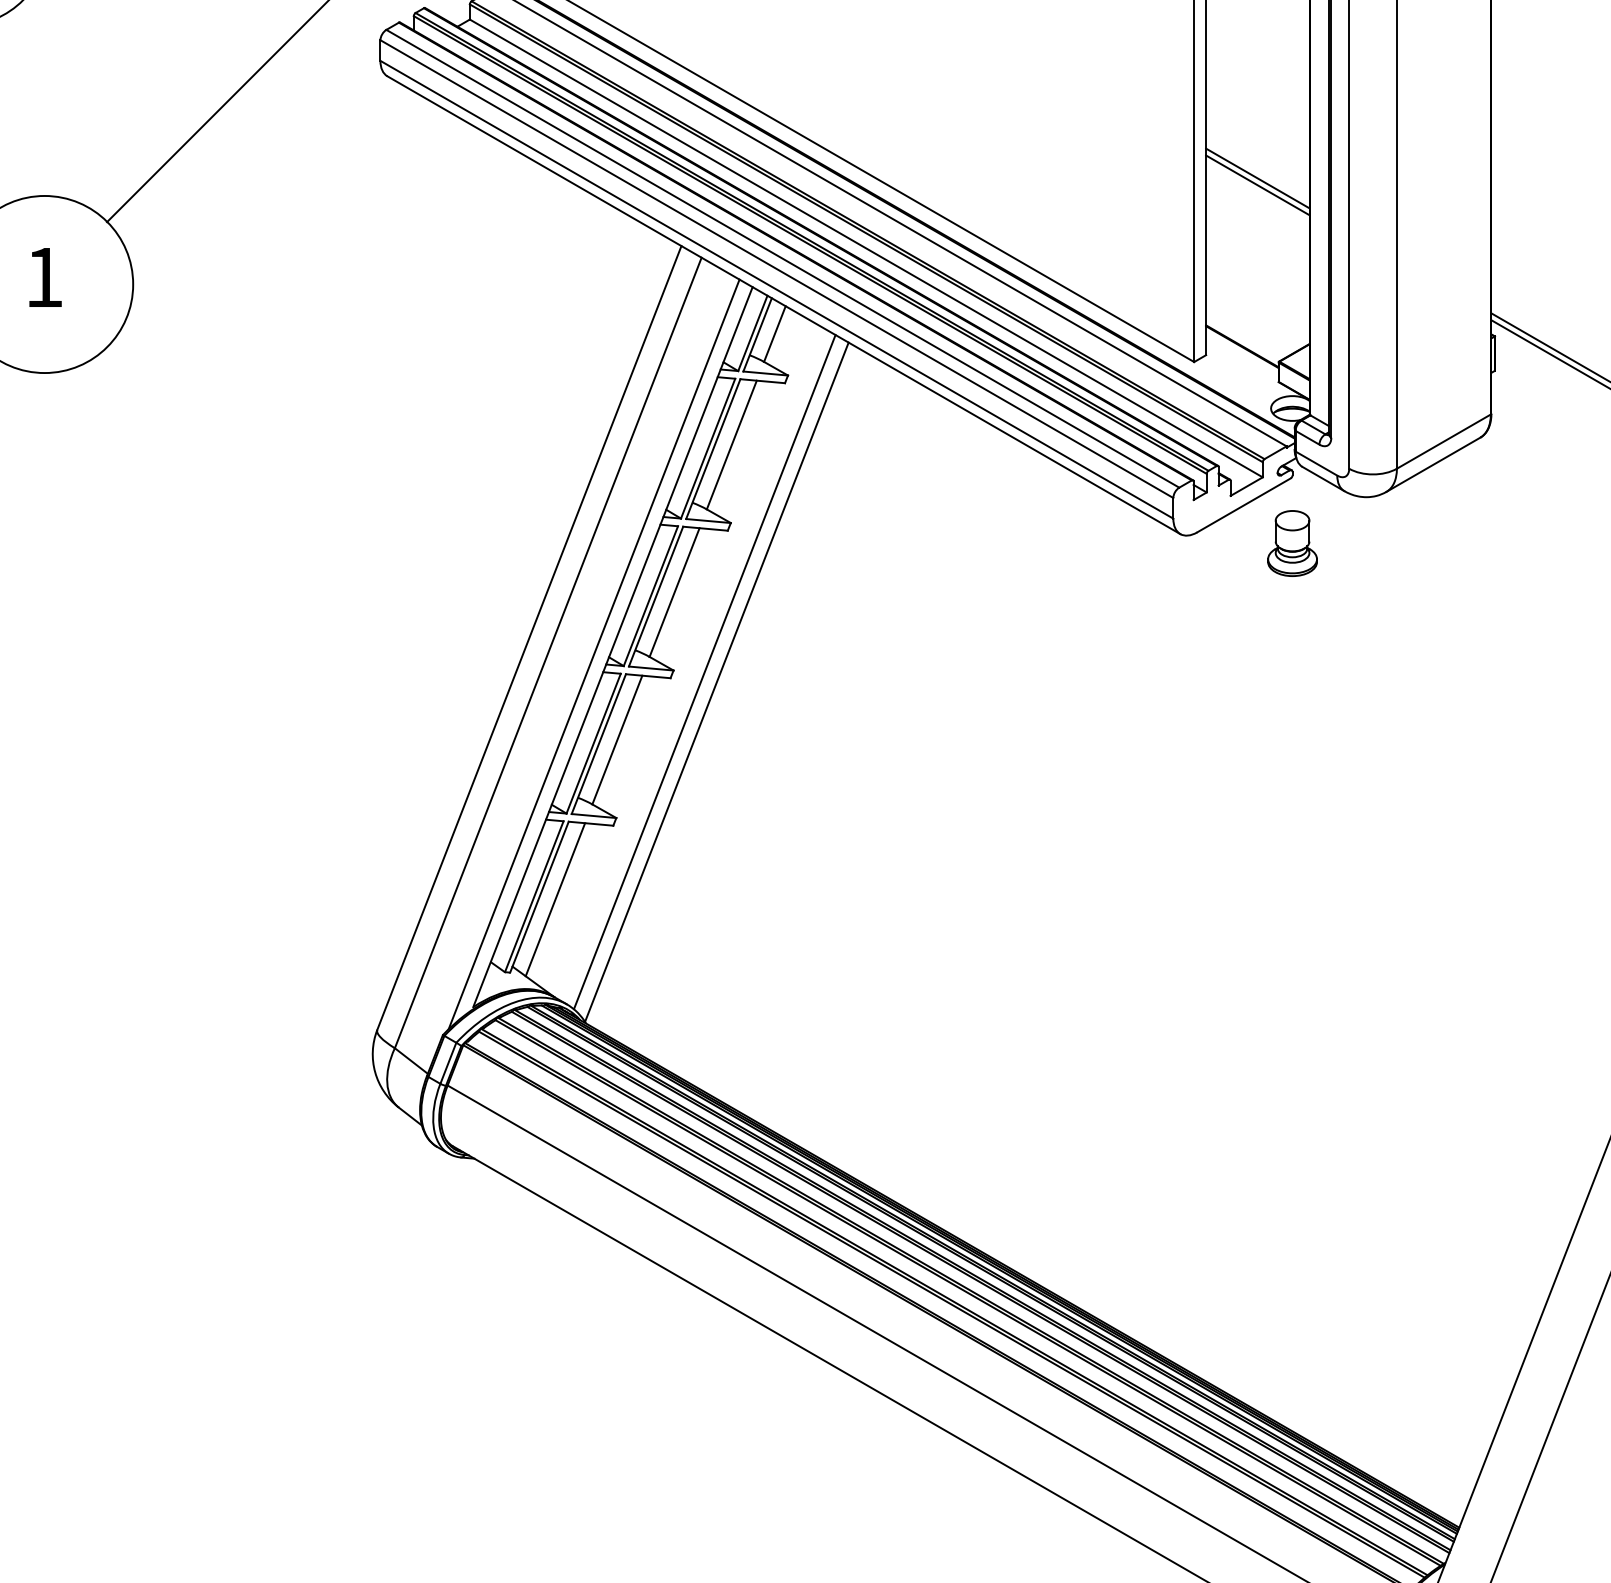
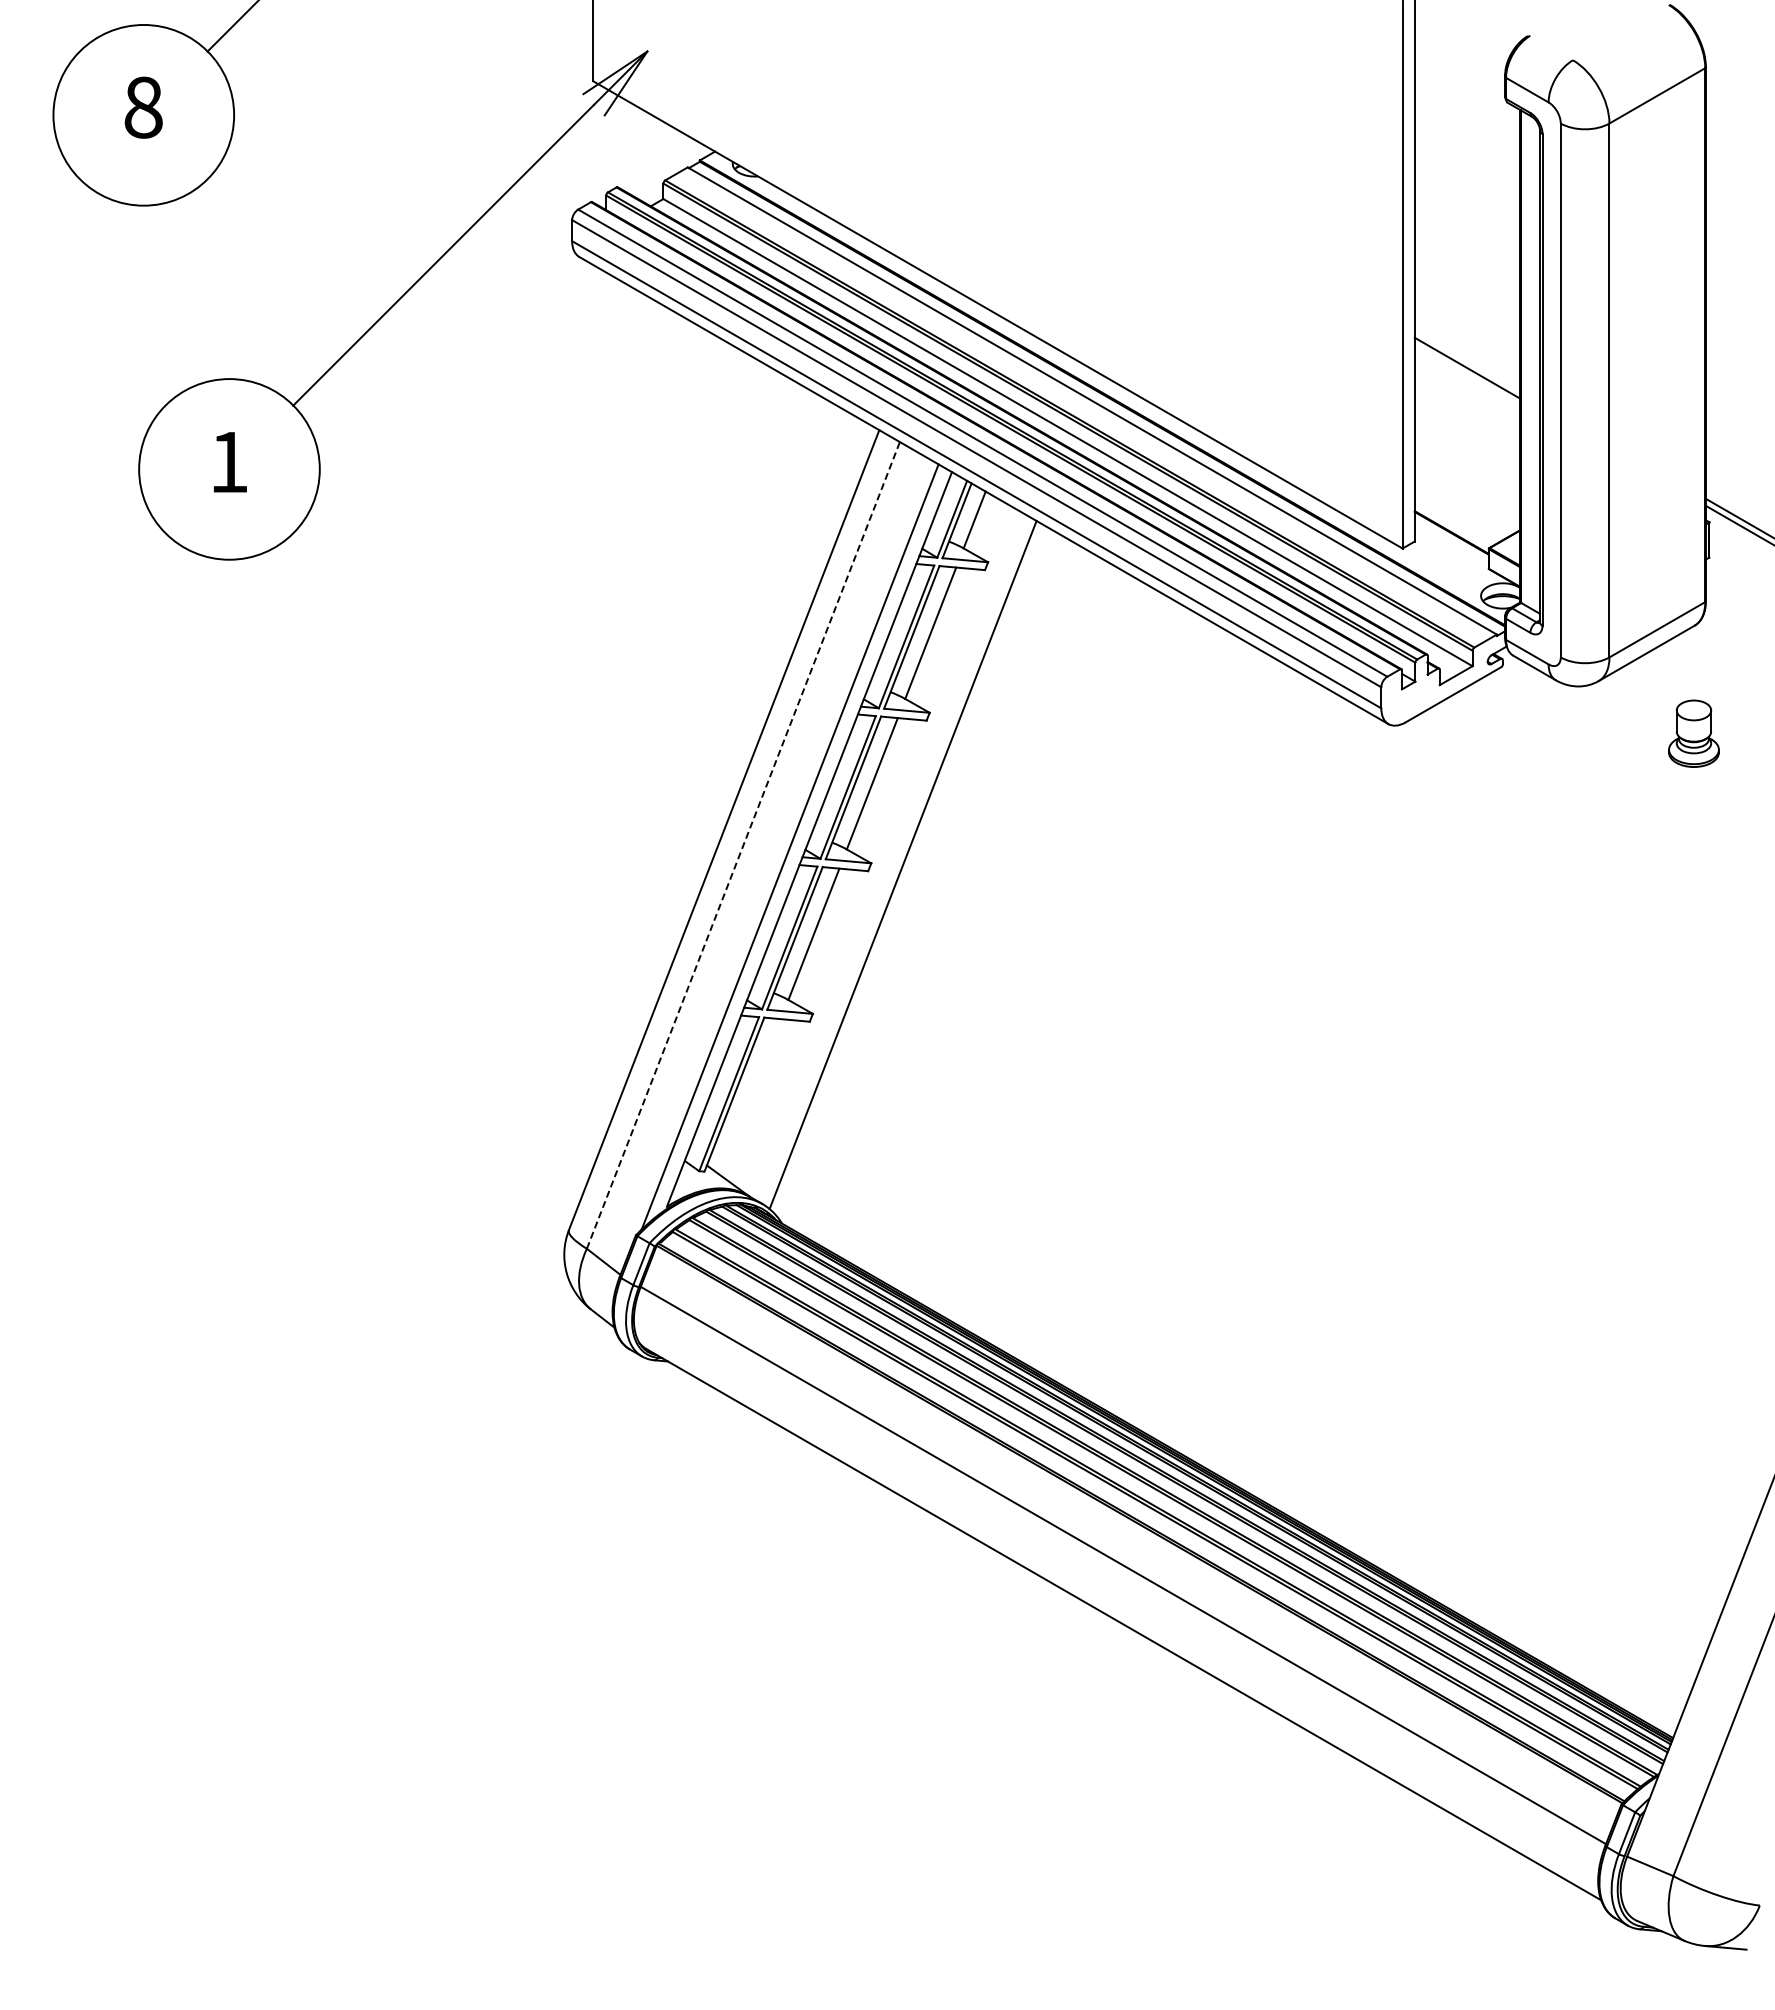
line: (1257, 177) -> (1467, 360), removed
part: (1292, 543) -> (1693, 733), moved
line: (548, 653) -> (743, 845), solid -> dashed
line: (716, 681) -> (915, 874), removed
line: (555, 899) -> (750, 1097), removed

